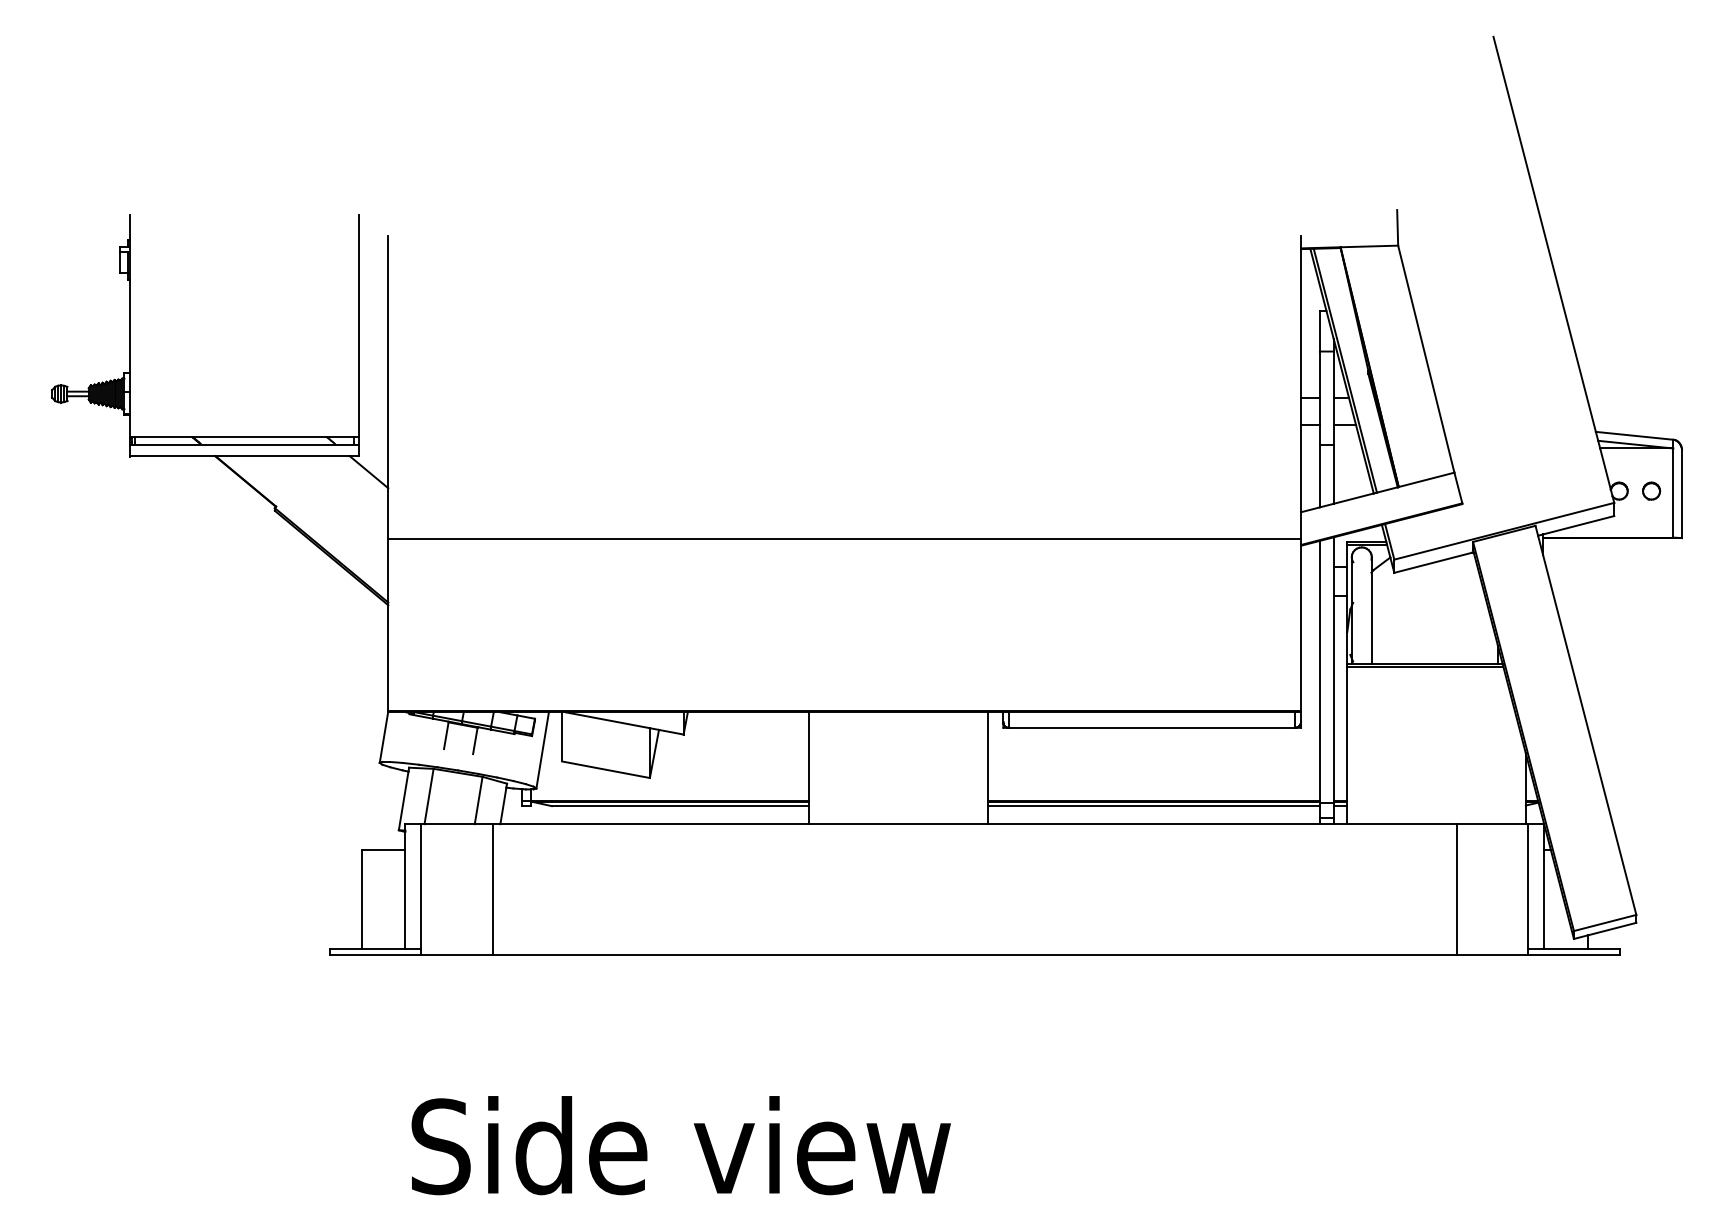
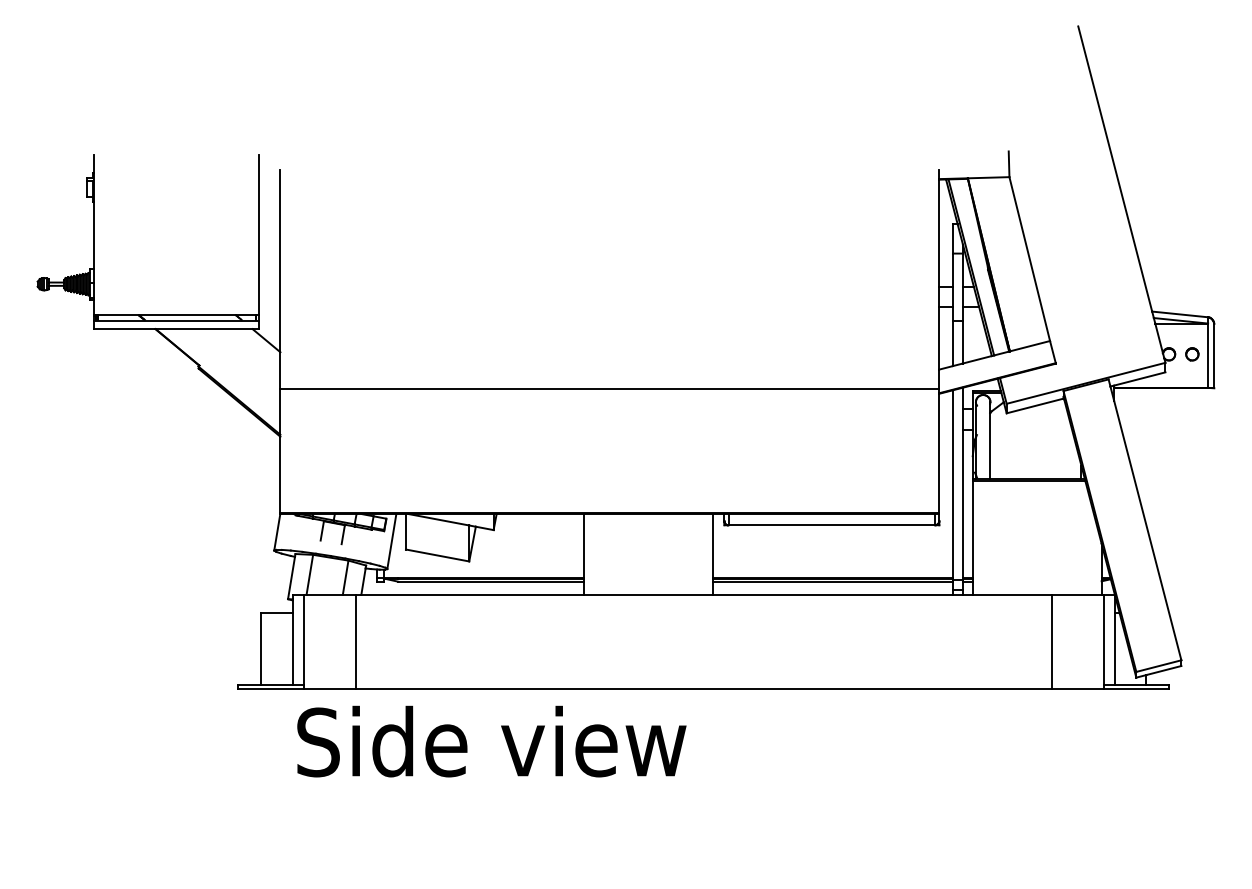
text: (680, 1145) -> (491, 741), moved

